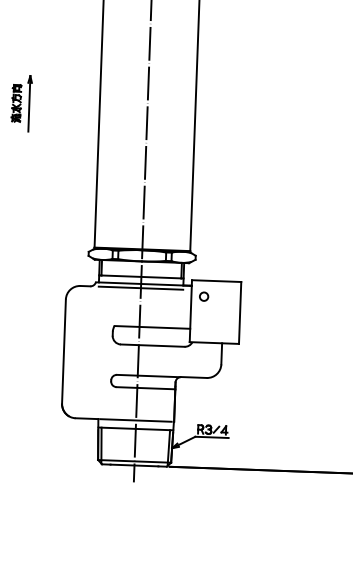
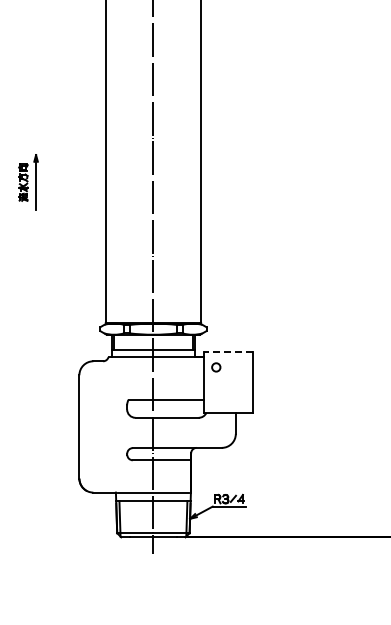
line: (215, 281) -> (227, 351), solid -> dashed
line: (141, 288) -> (153, 361), removed

